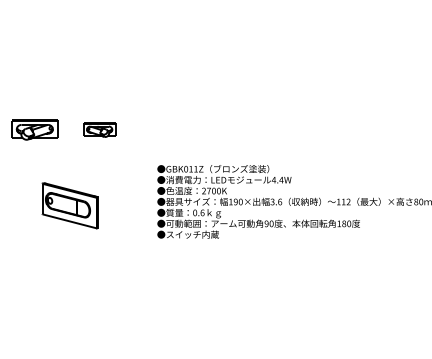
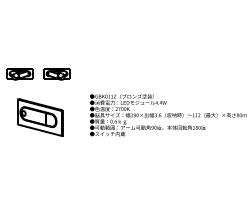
part: (98, 130) -> (56, 74), size x1.43
part: (69, 205) -> (39, 117), size x1.43

